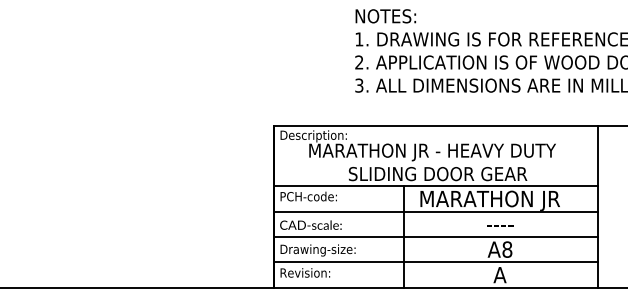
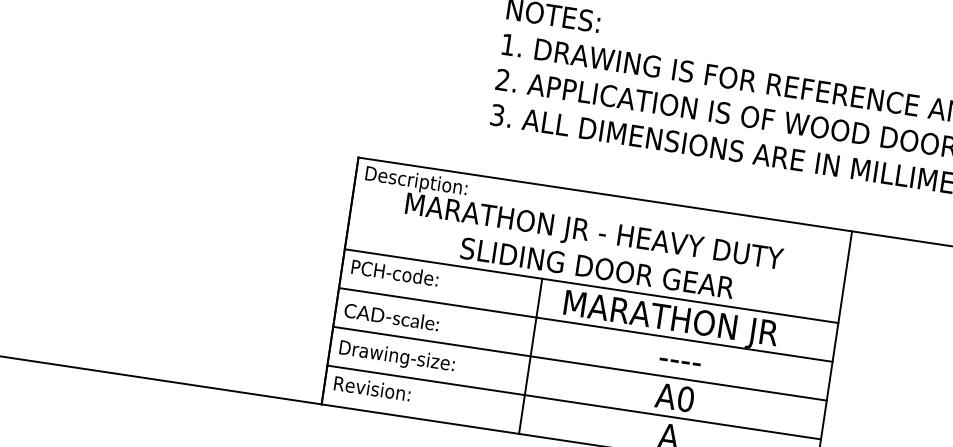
text: (507, 249) -> (686, 399), A8 -> A0

